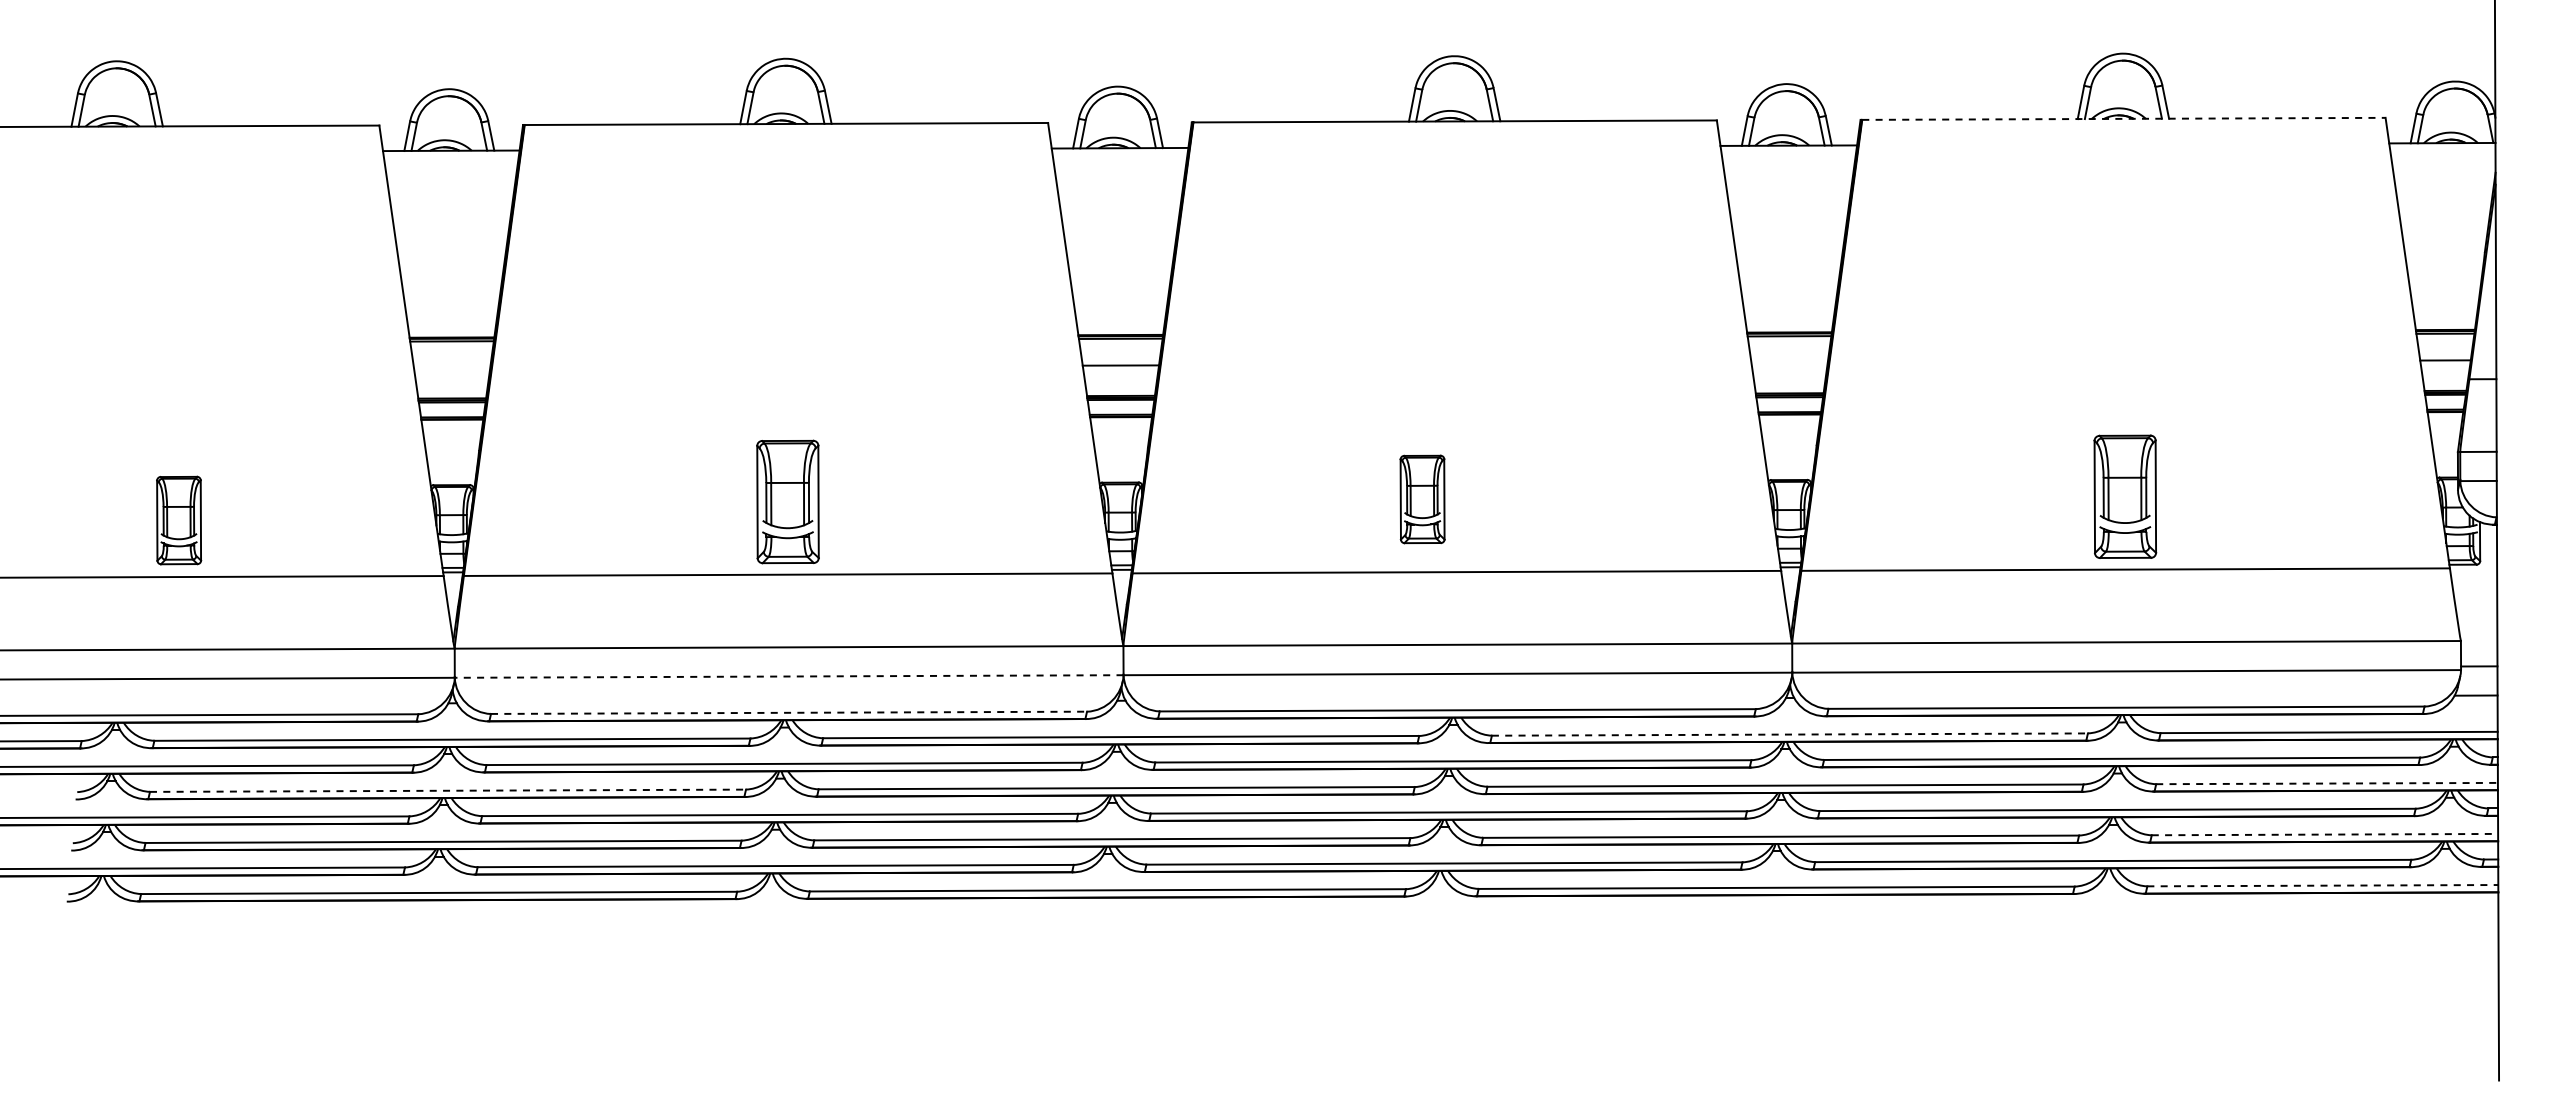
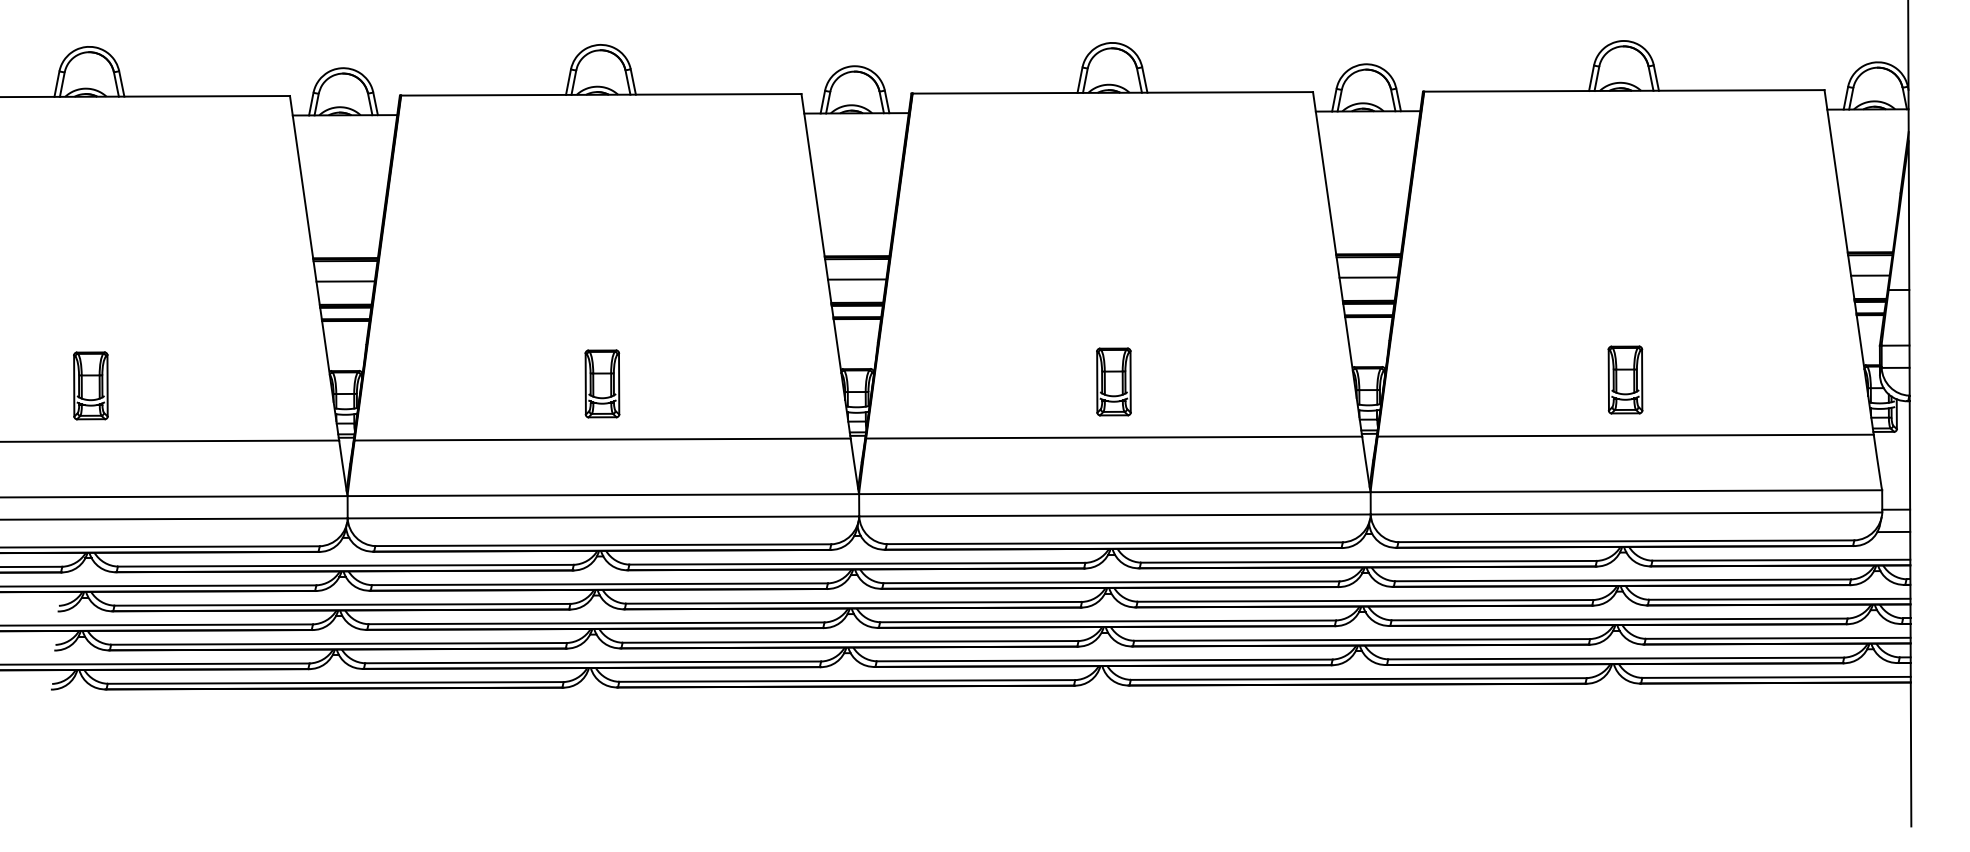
line: (2123, 118) -> (1624, 90), dashed -> solid
line: (1789, 362) -> (1368, 277), added
line: (452, 367) -> (345, 281), added
part: (2125, 496) -> (1625, 379), size x0.71
part: (1422, 499) -> (1113, 382), moved
part: (787, 501) -> (602, 383), size x0.71
part: (179, 520) -> (91, 385), moved
line: (788, 676) -> (602, 517), dashed -> solid
line: (789, 712) -> (603, 544), dashed -> solid
line: (1790, 734) -> (1369, 561), dashed -> solid
line: (2327, 783) -> (1780, 599), dashed -> solid
line: (448, 790) -> (342, 604), dashed -> solid
line: (2325, 834) -> (1778, 638), dashed -> solid
line: (2322, 885) -> (1776, 677), dashed -> solid

